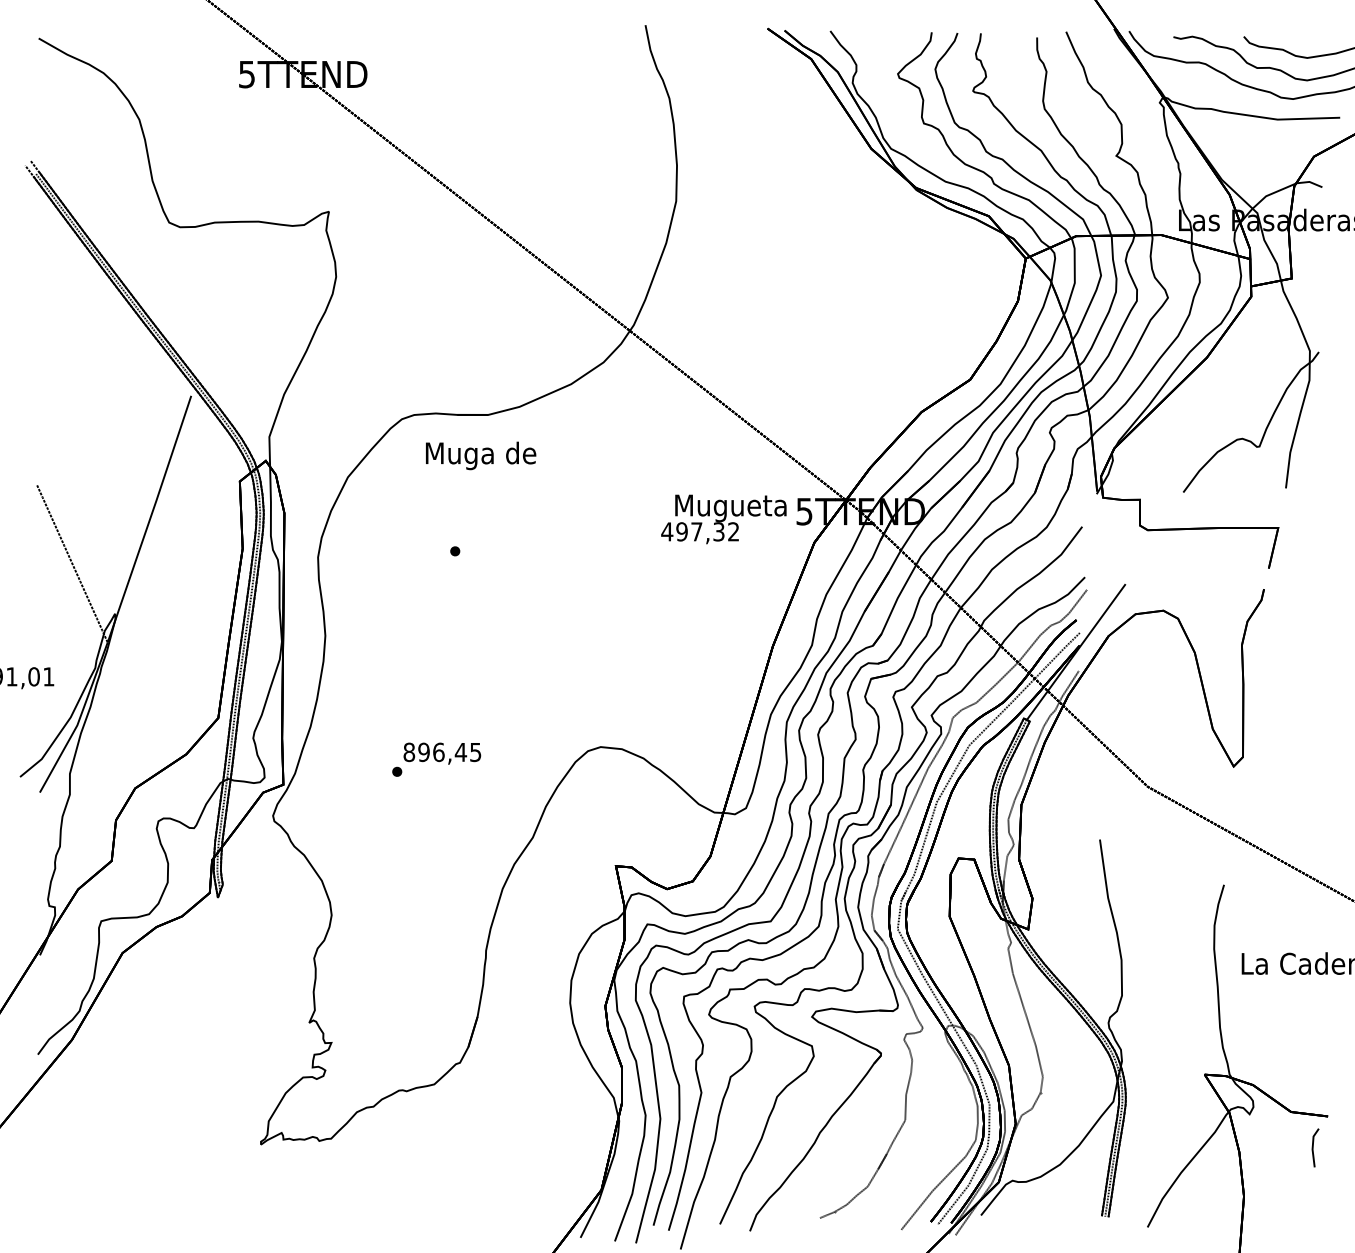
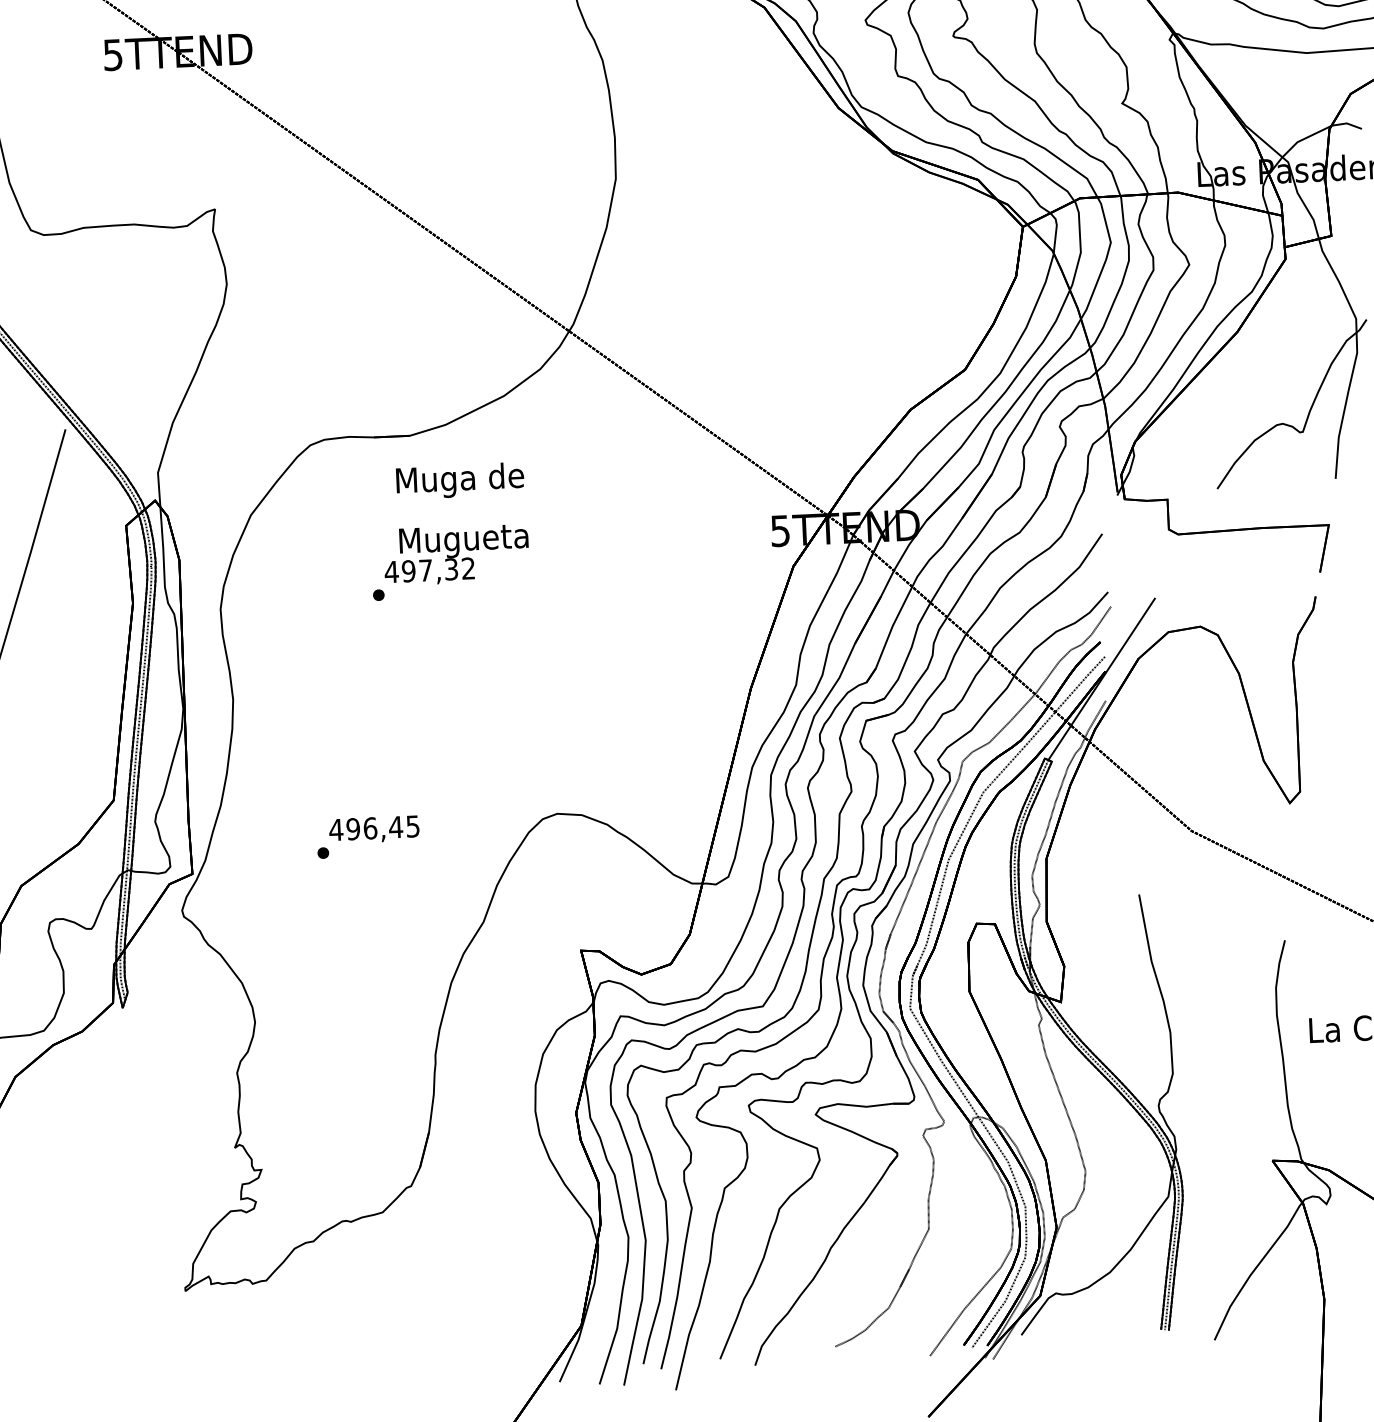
text: (481, 455) -> (460, 480), moved
text: (723, 519) -> (456, 554), moved
text: (409, 752) -> (336, 830), 896,45 -> 496,45

